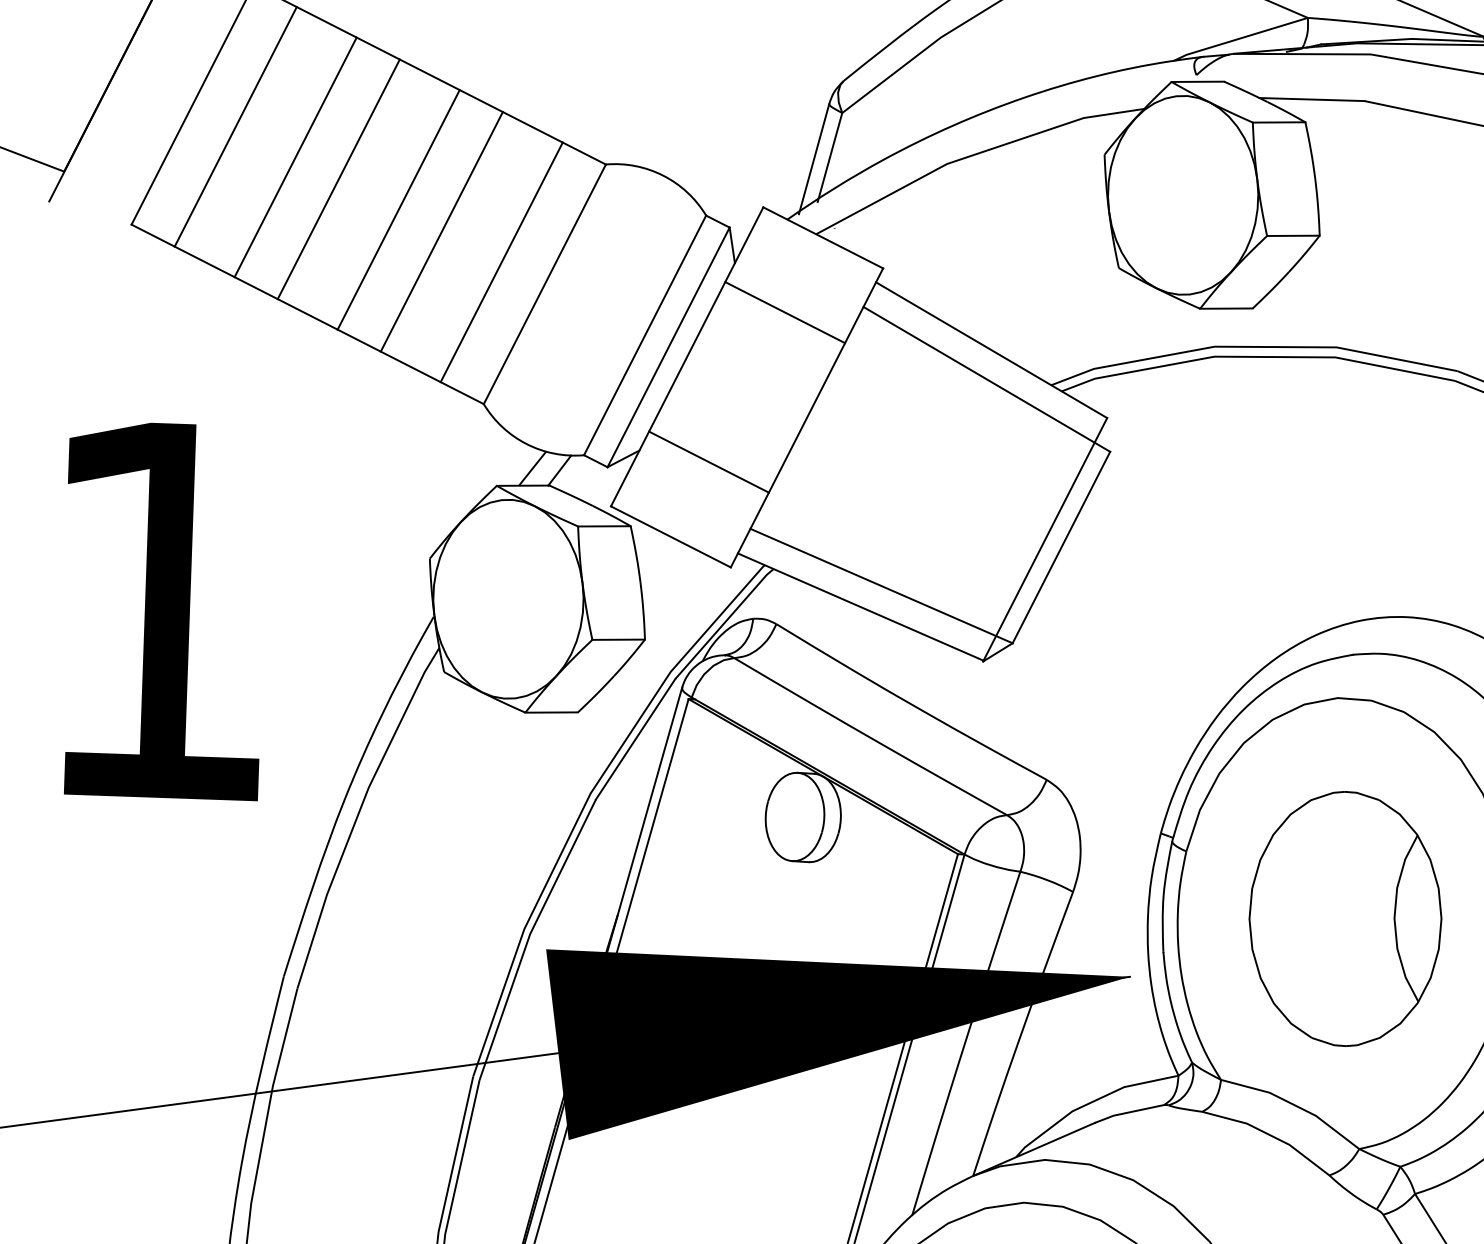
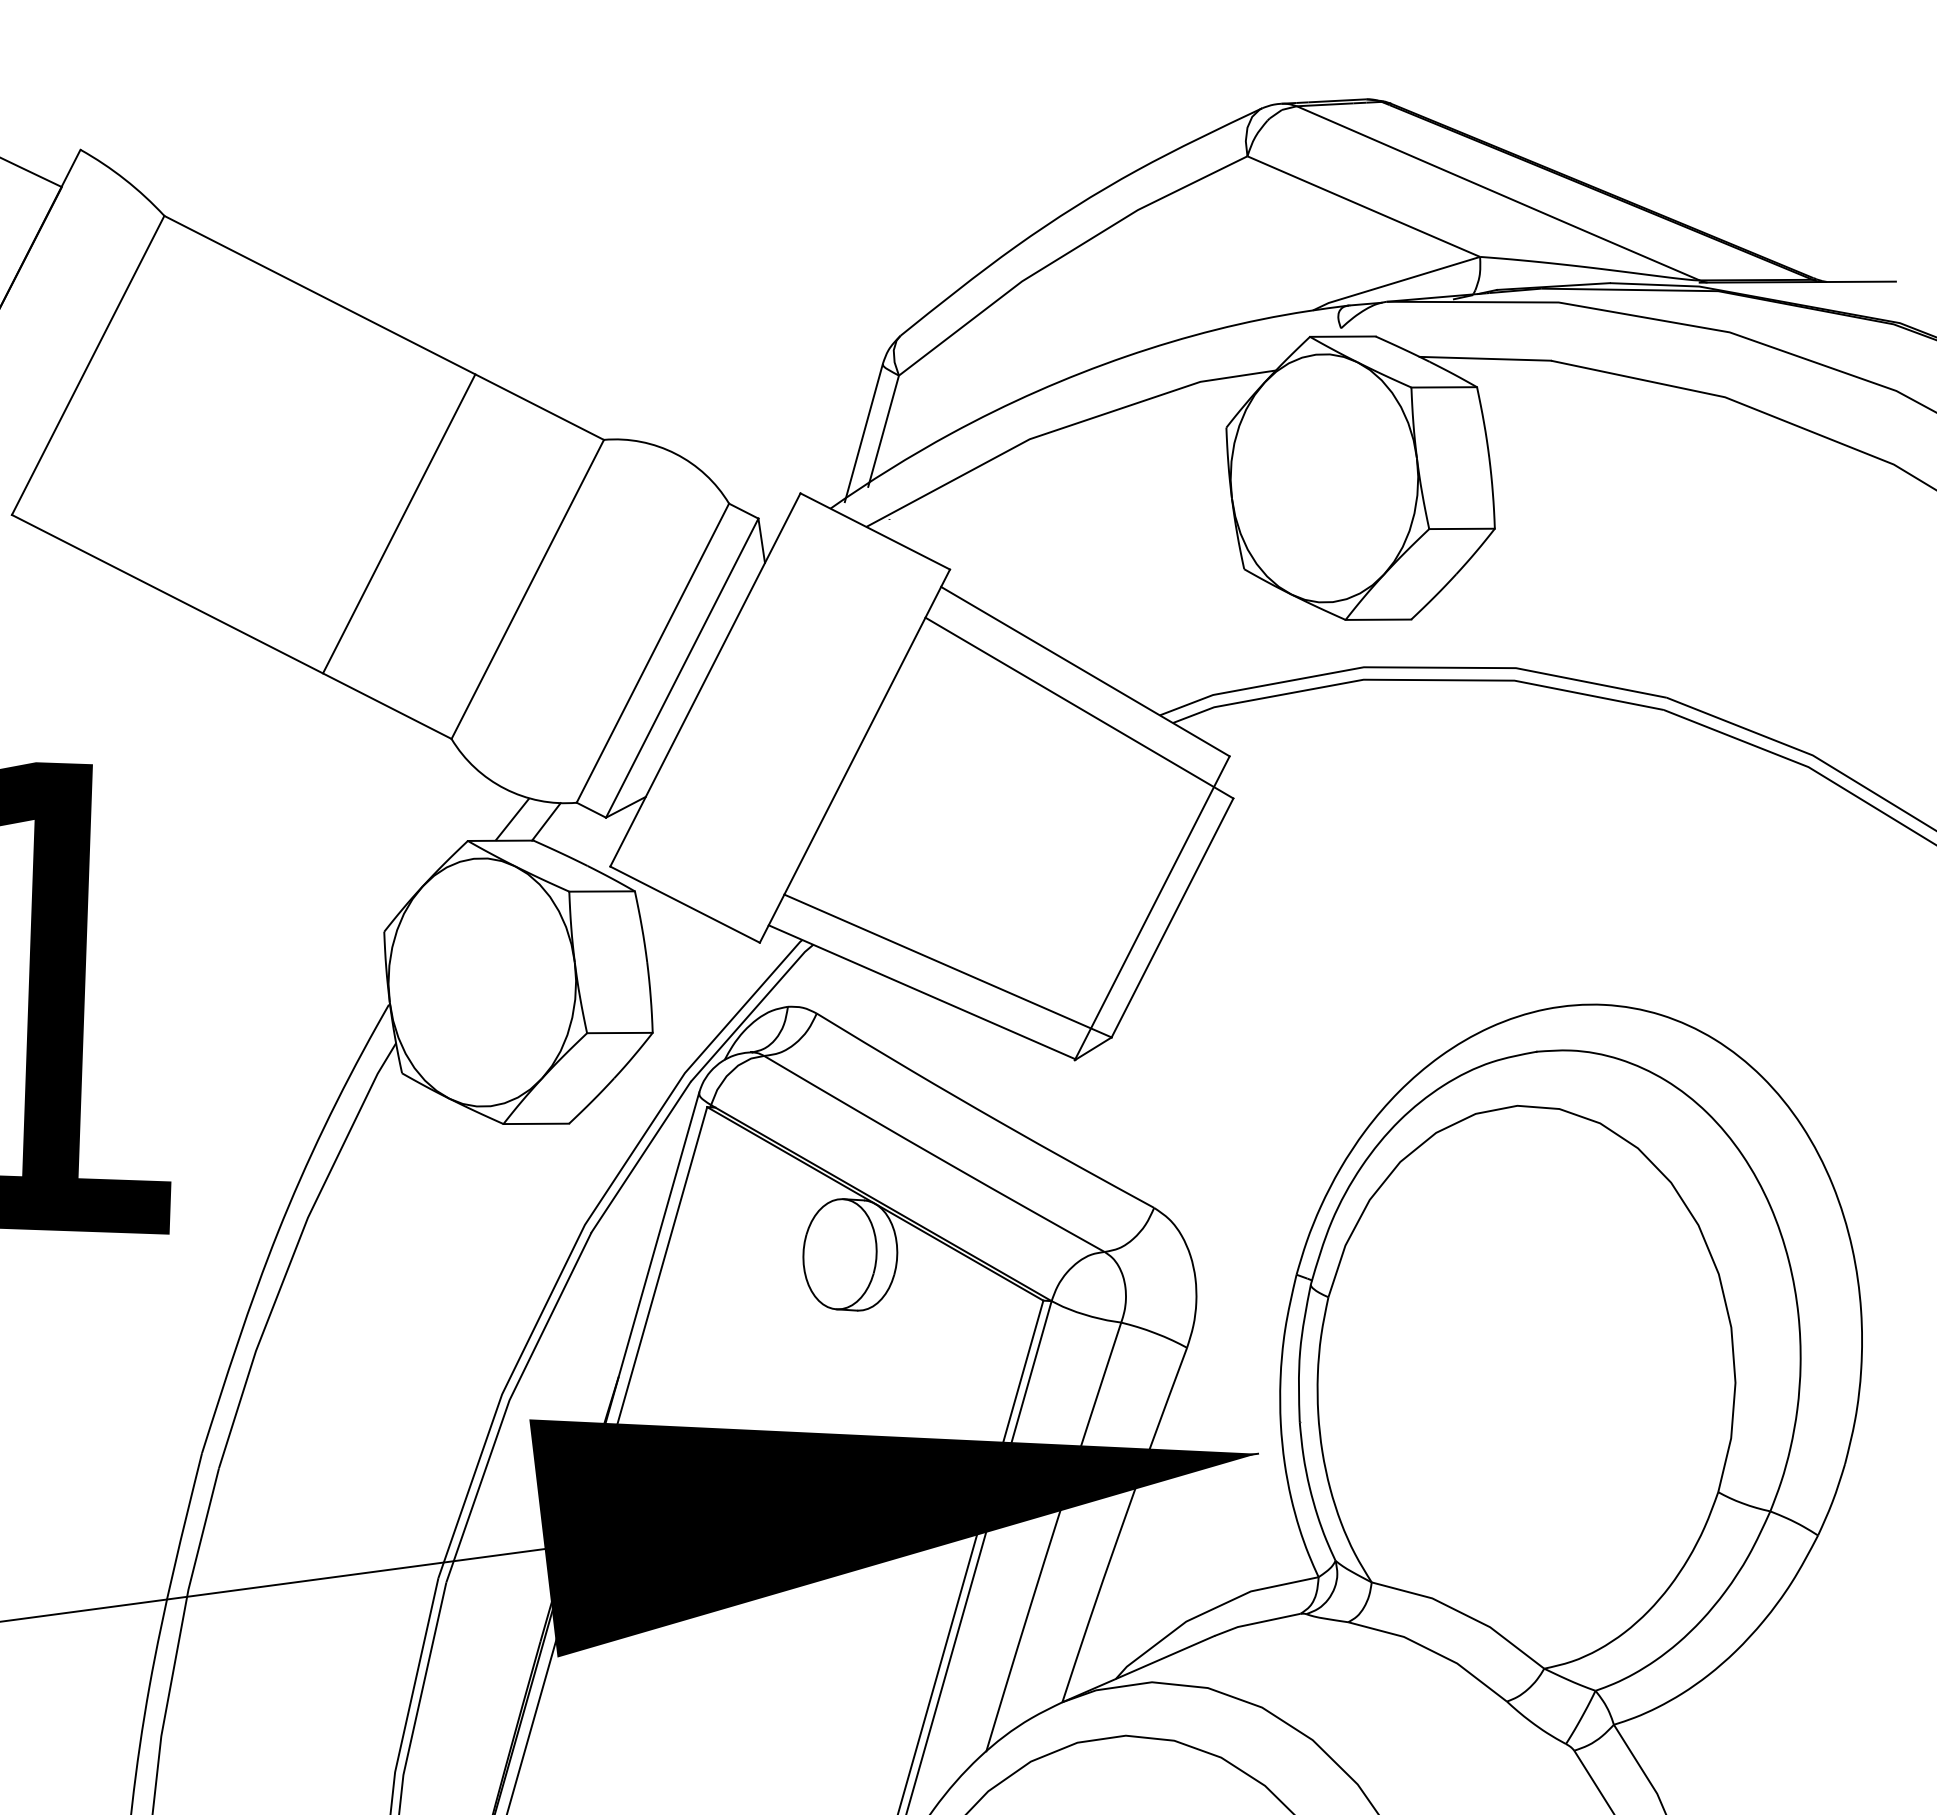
line: (235, 126) -> (141, 392), removed
line: (295, 156) -> (216, 430), removed
line: (338, 178) -> (270, 457), removed
line: (398, 209) -> (345, 496), removed
line: (501, 261) -> (473, 561), removed
line: (785, 312) -> (827, 624), removed
line: (708, 462) -> (732, 811), removed
part: (1345, 918) -> (1526, 1381), removed

